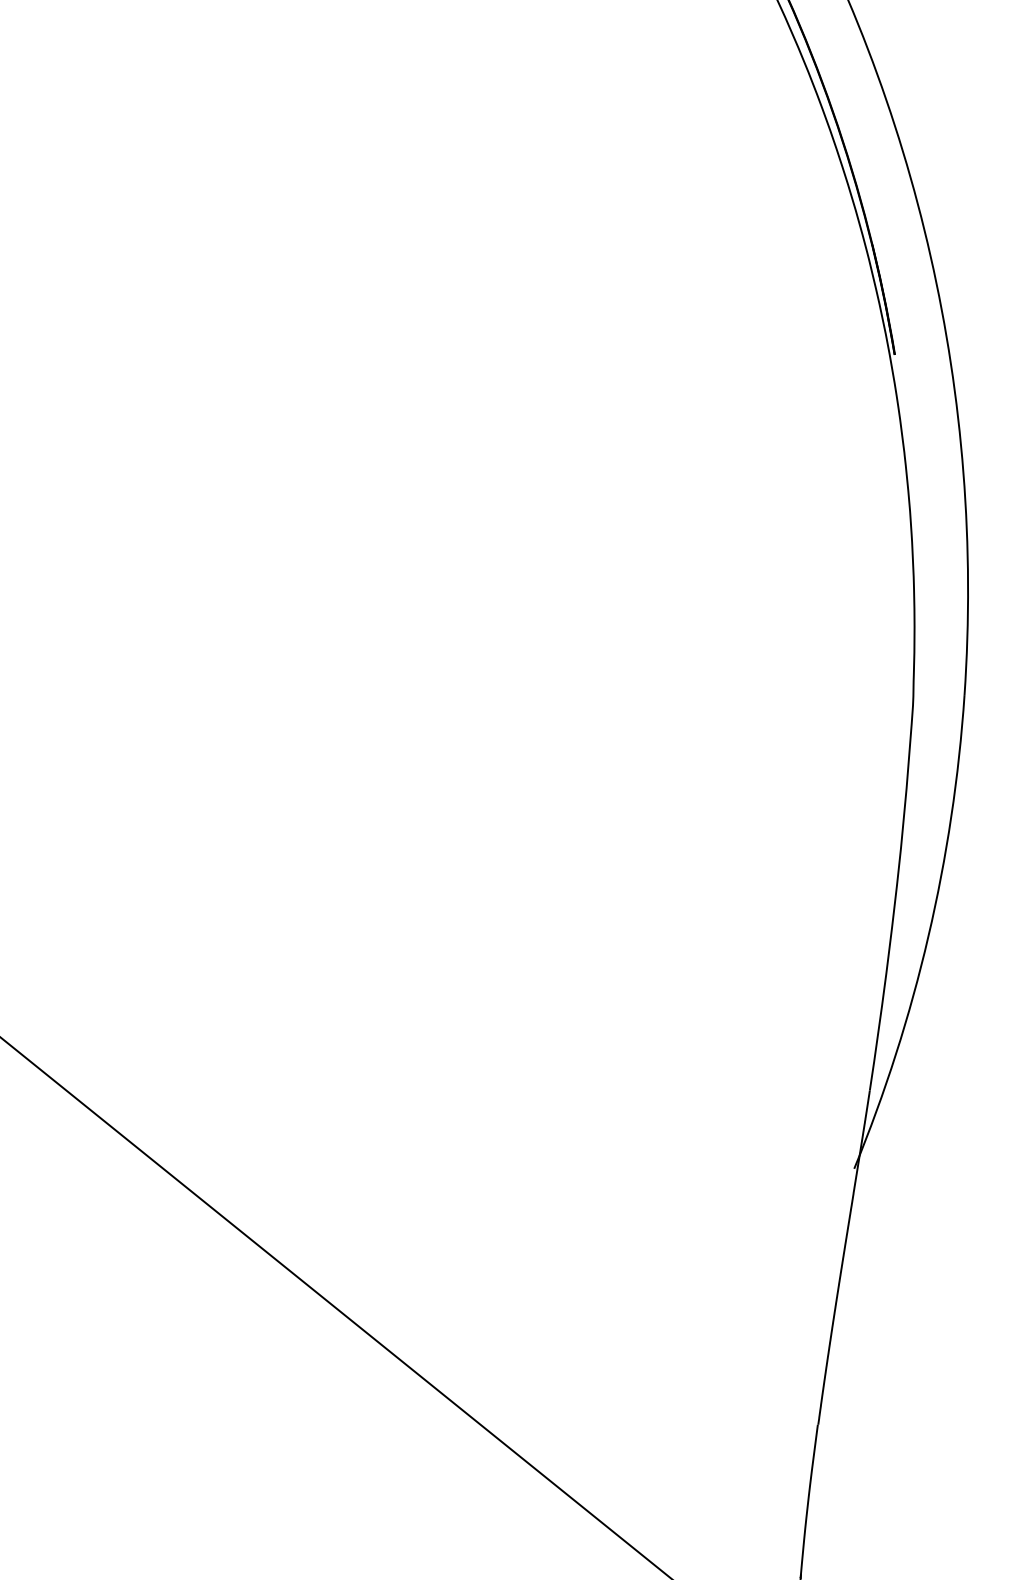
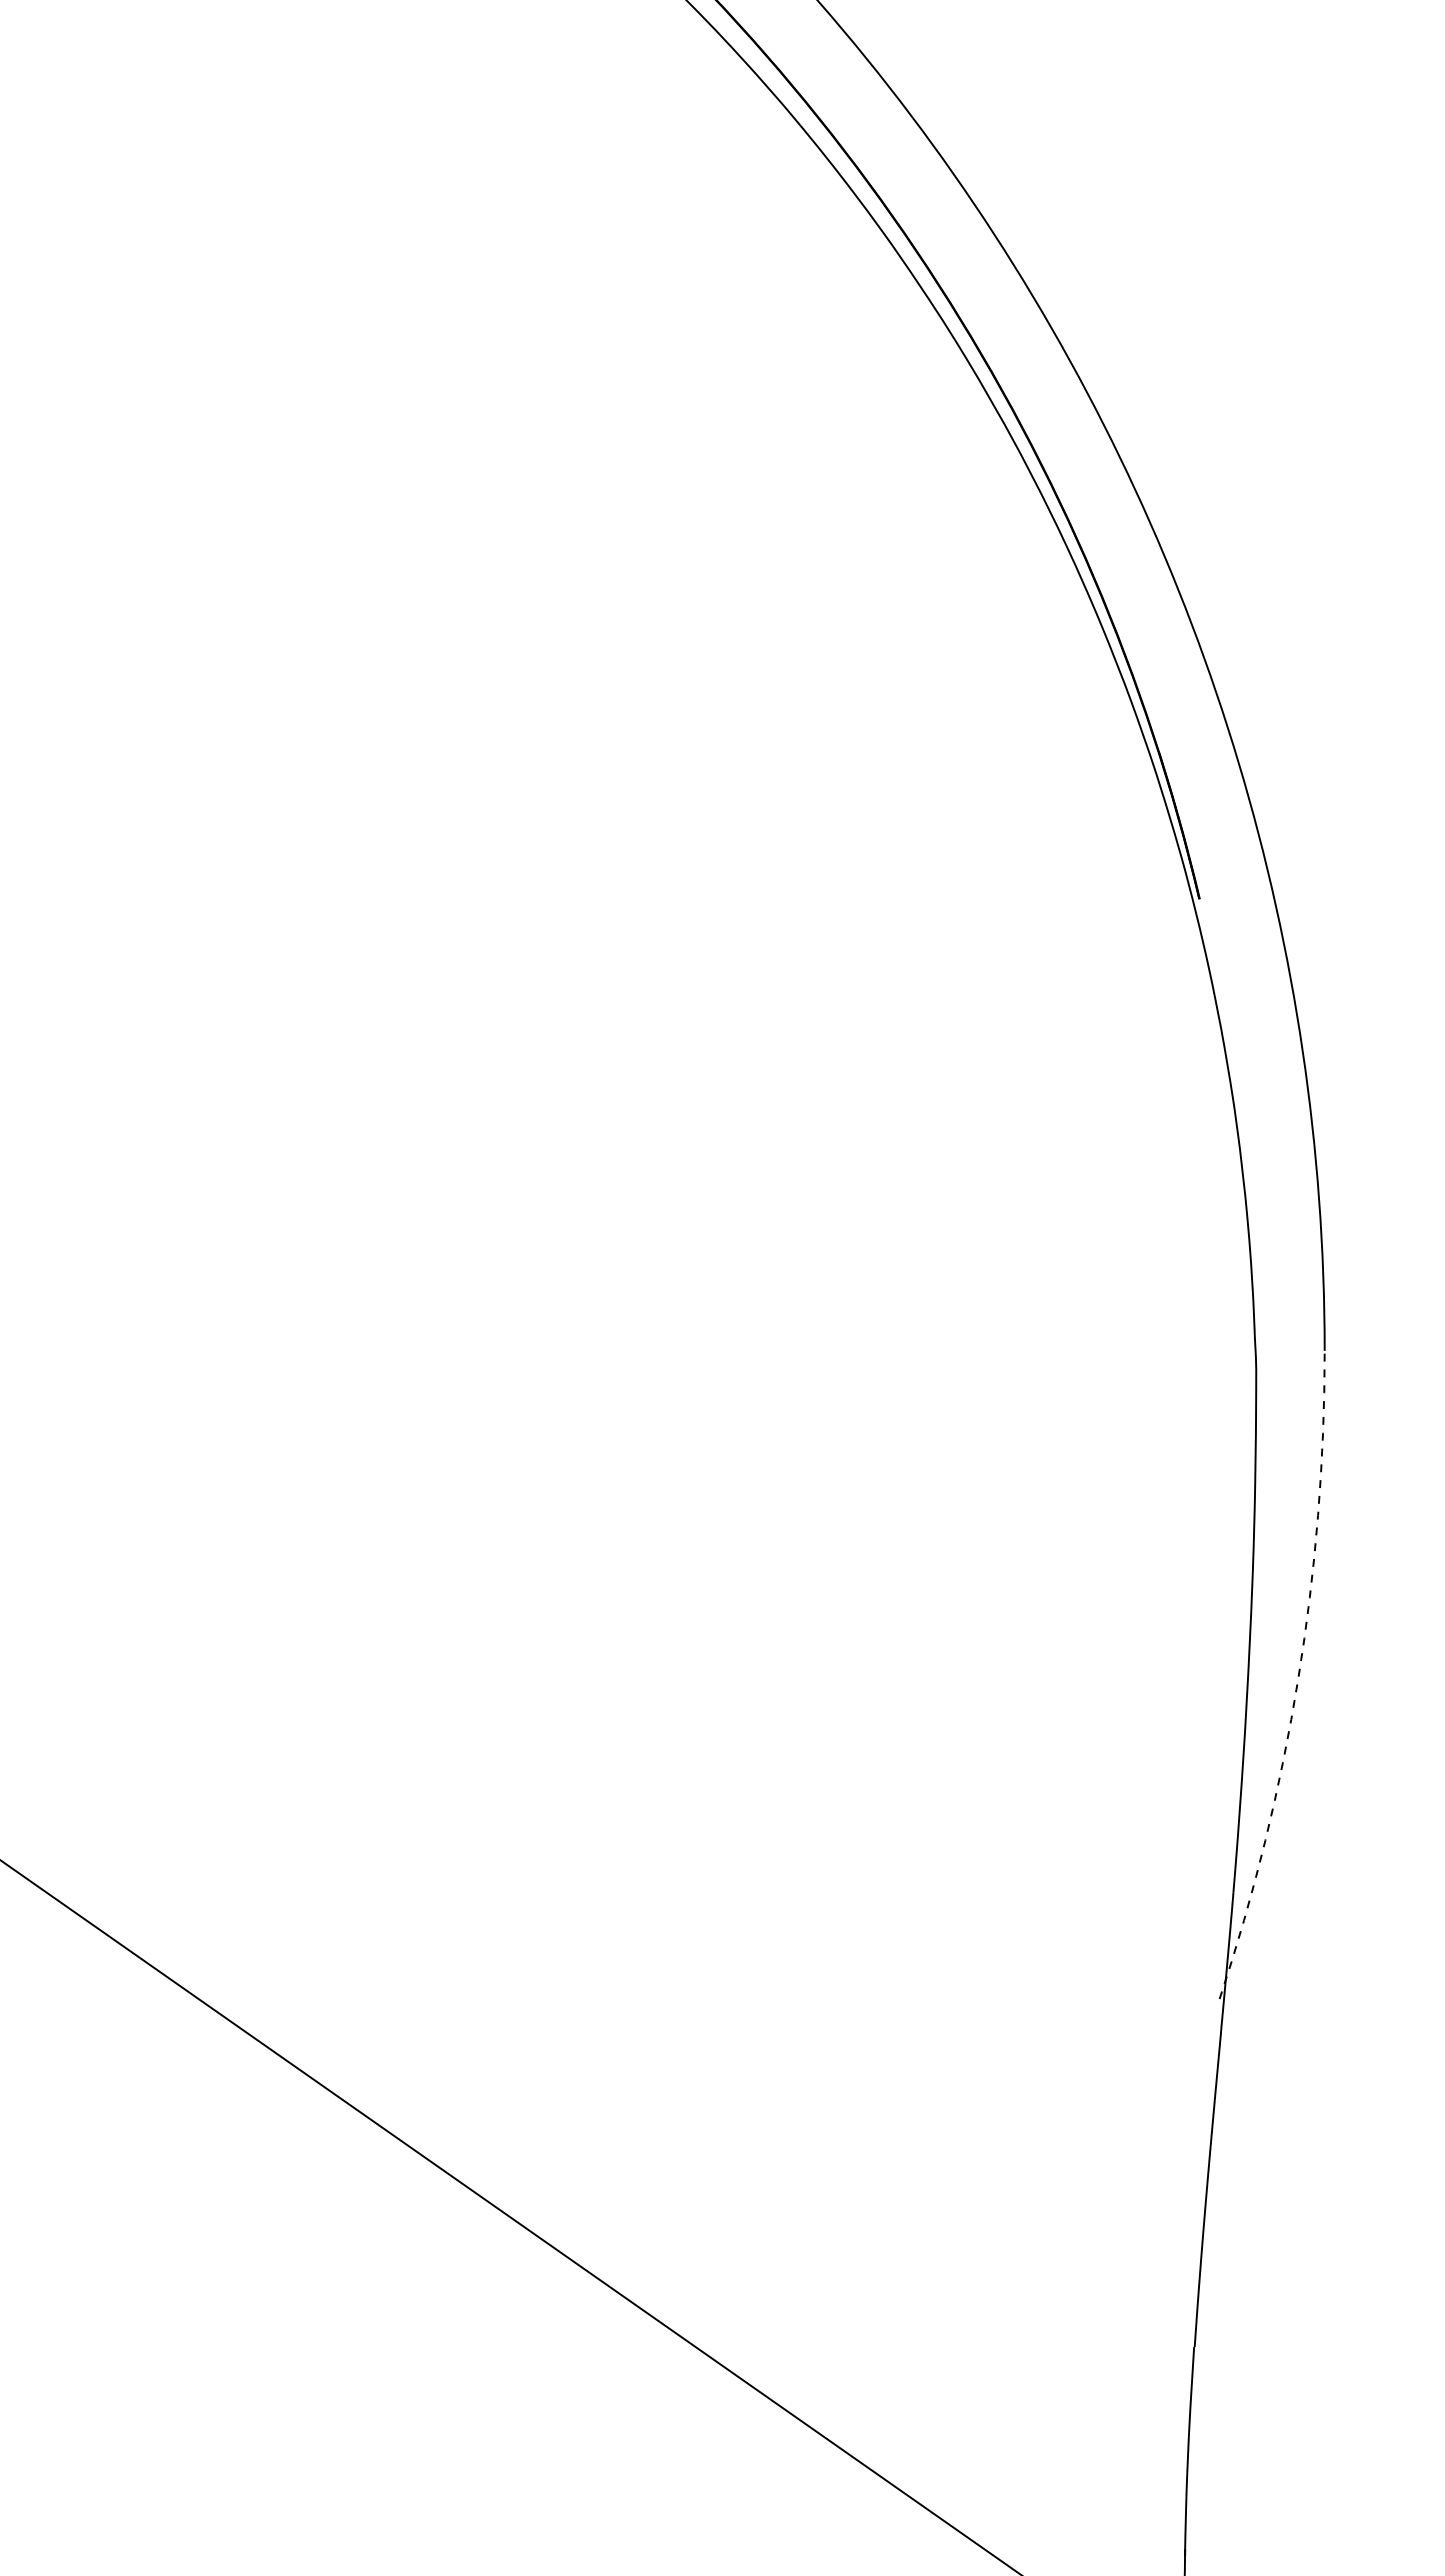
arc: (928, 936) -> (1298, 1679), solid -> dashed

